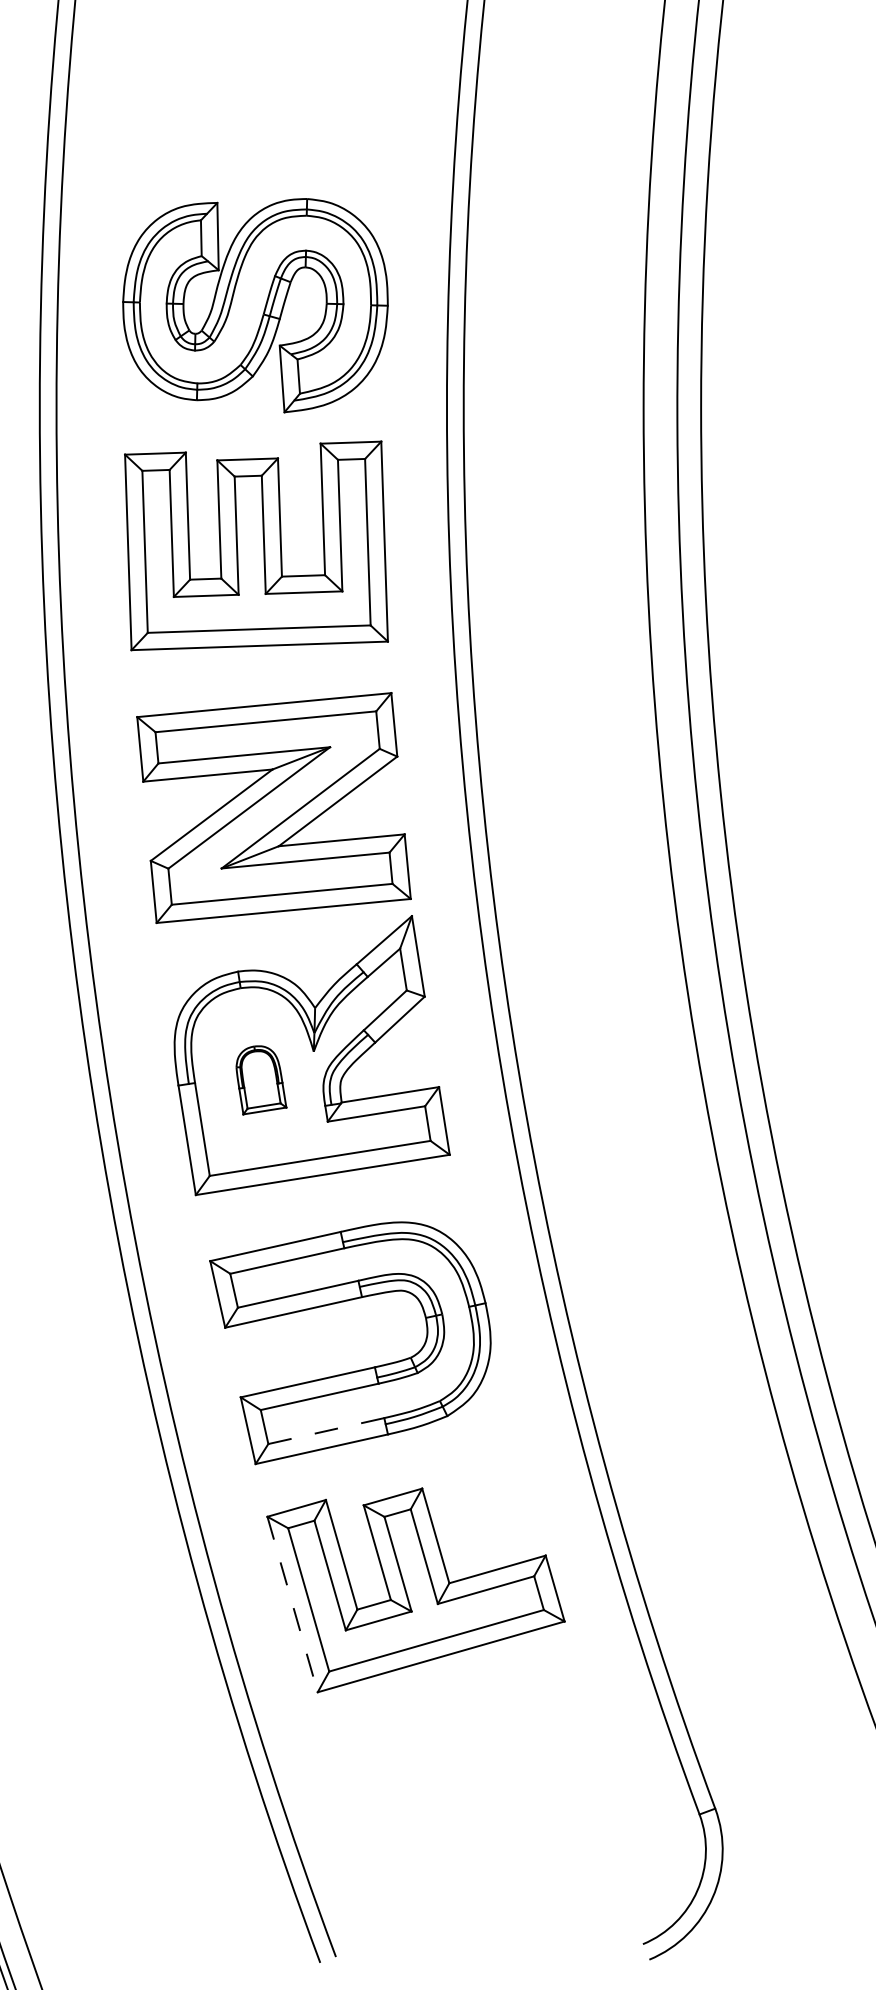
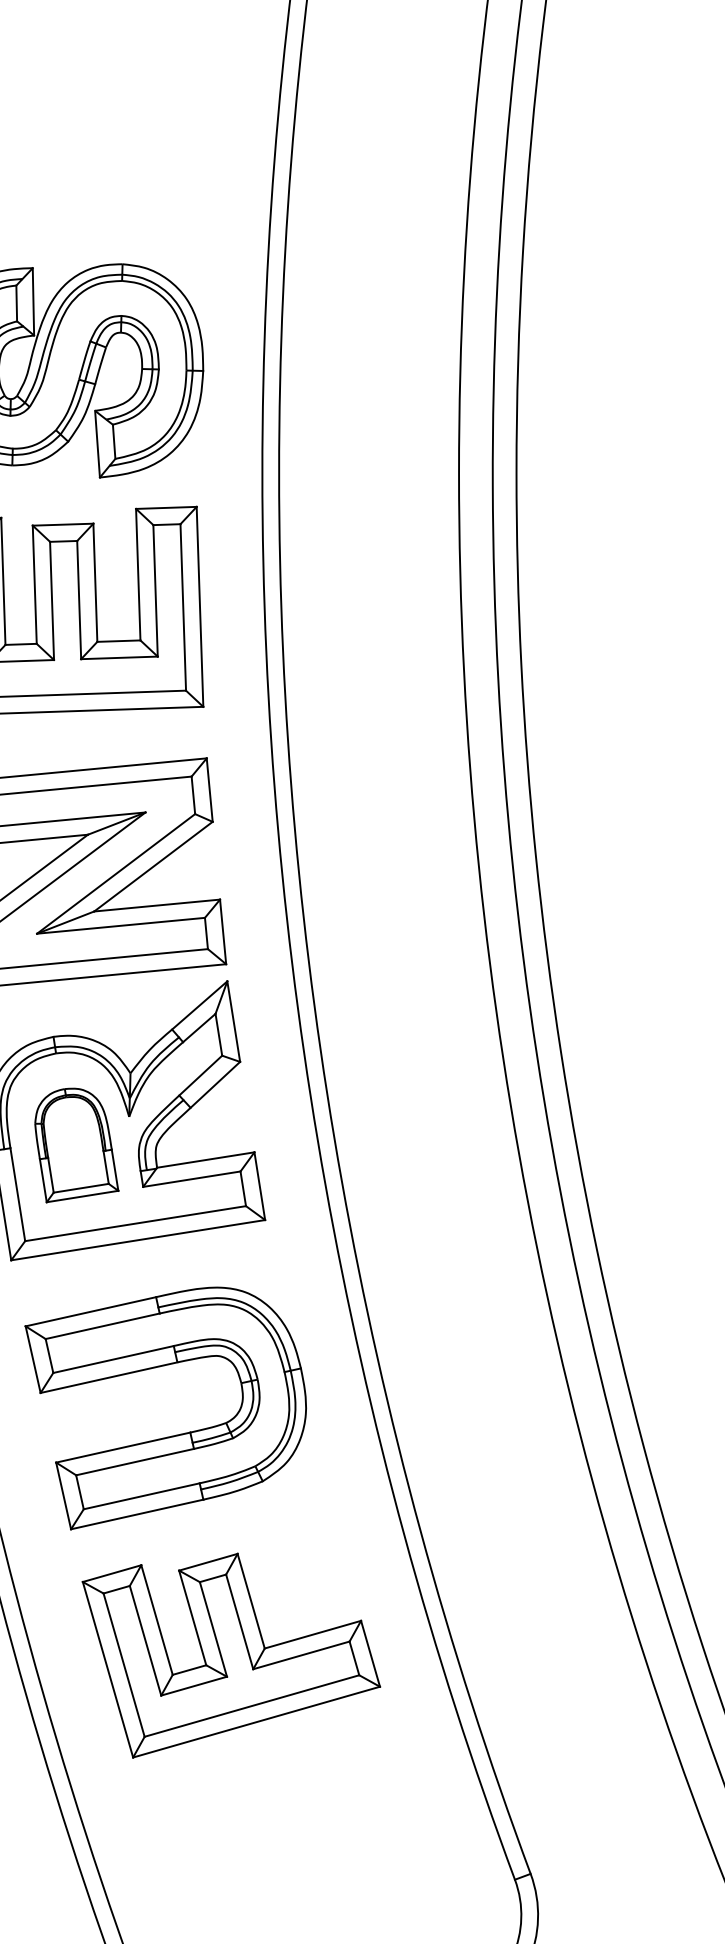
part: (261, 1080) -> (76, 1145), size x1.67
line: (325, 1431) -> (140, 1496), dashed -> solid
line: (292, 1605) -> (107, 1670), dashed -> solid

